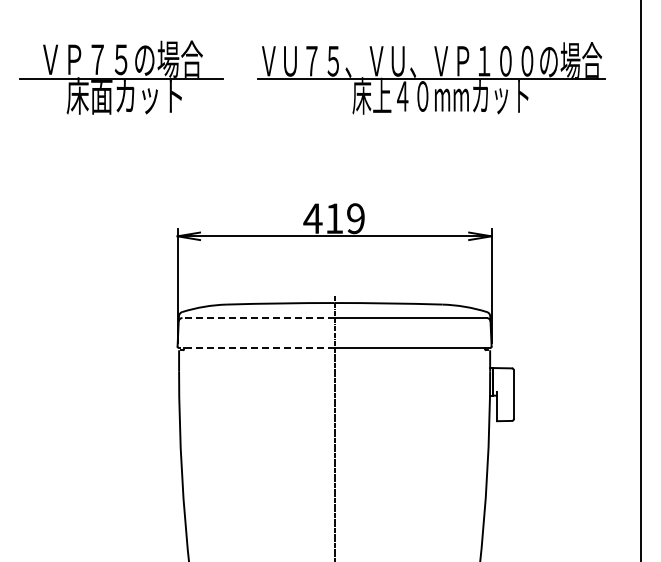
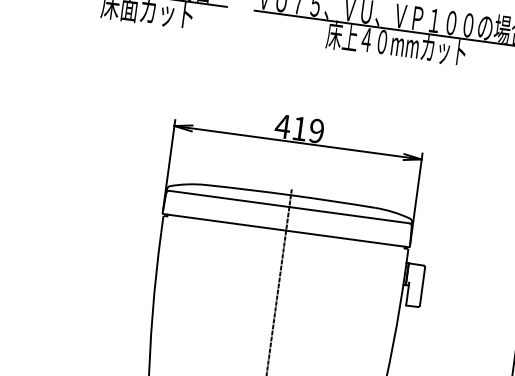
line: (258, 318) -> (229, 199), dashed -> solid
line: (256, 348) -> (224, 222), dashed -> solid

